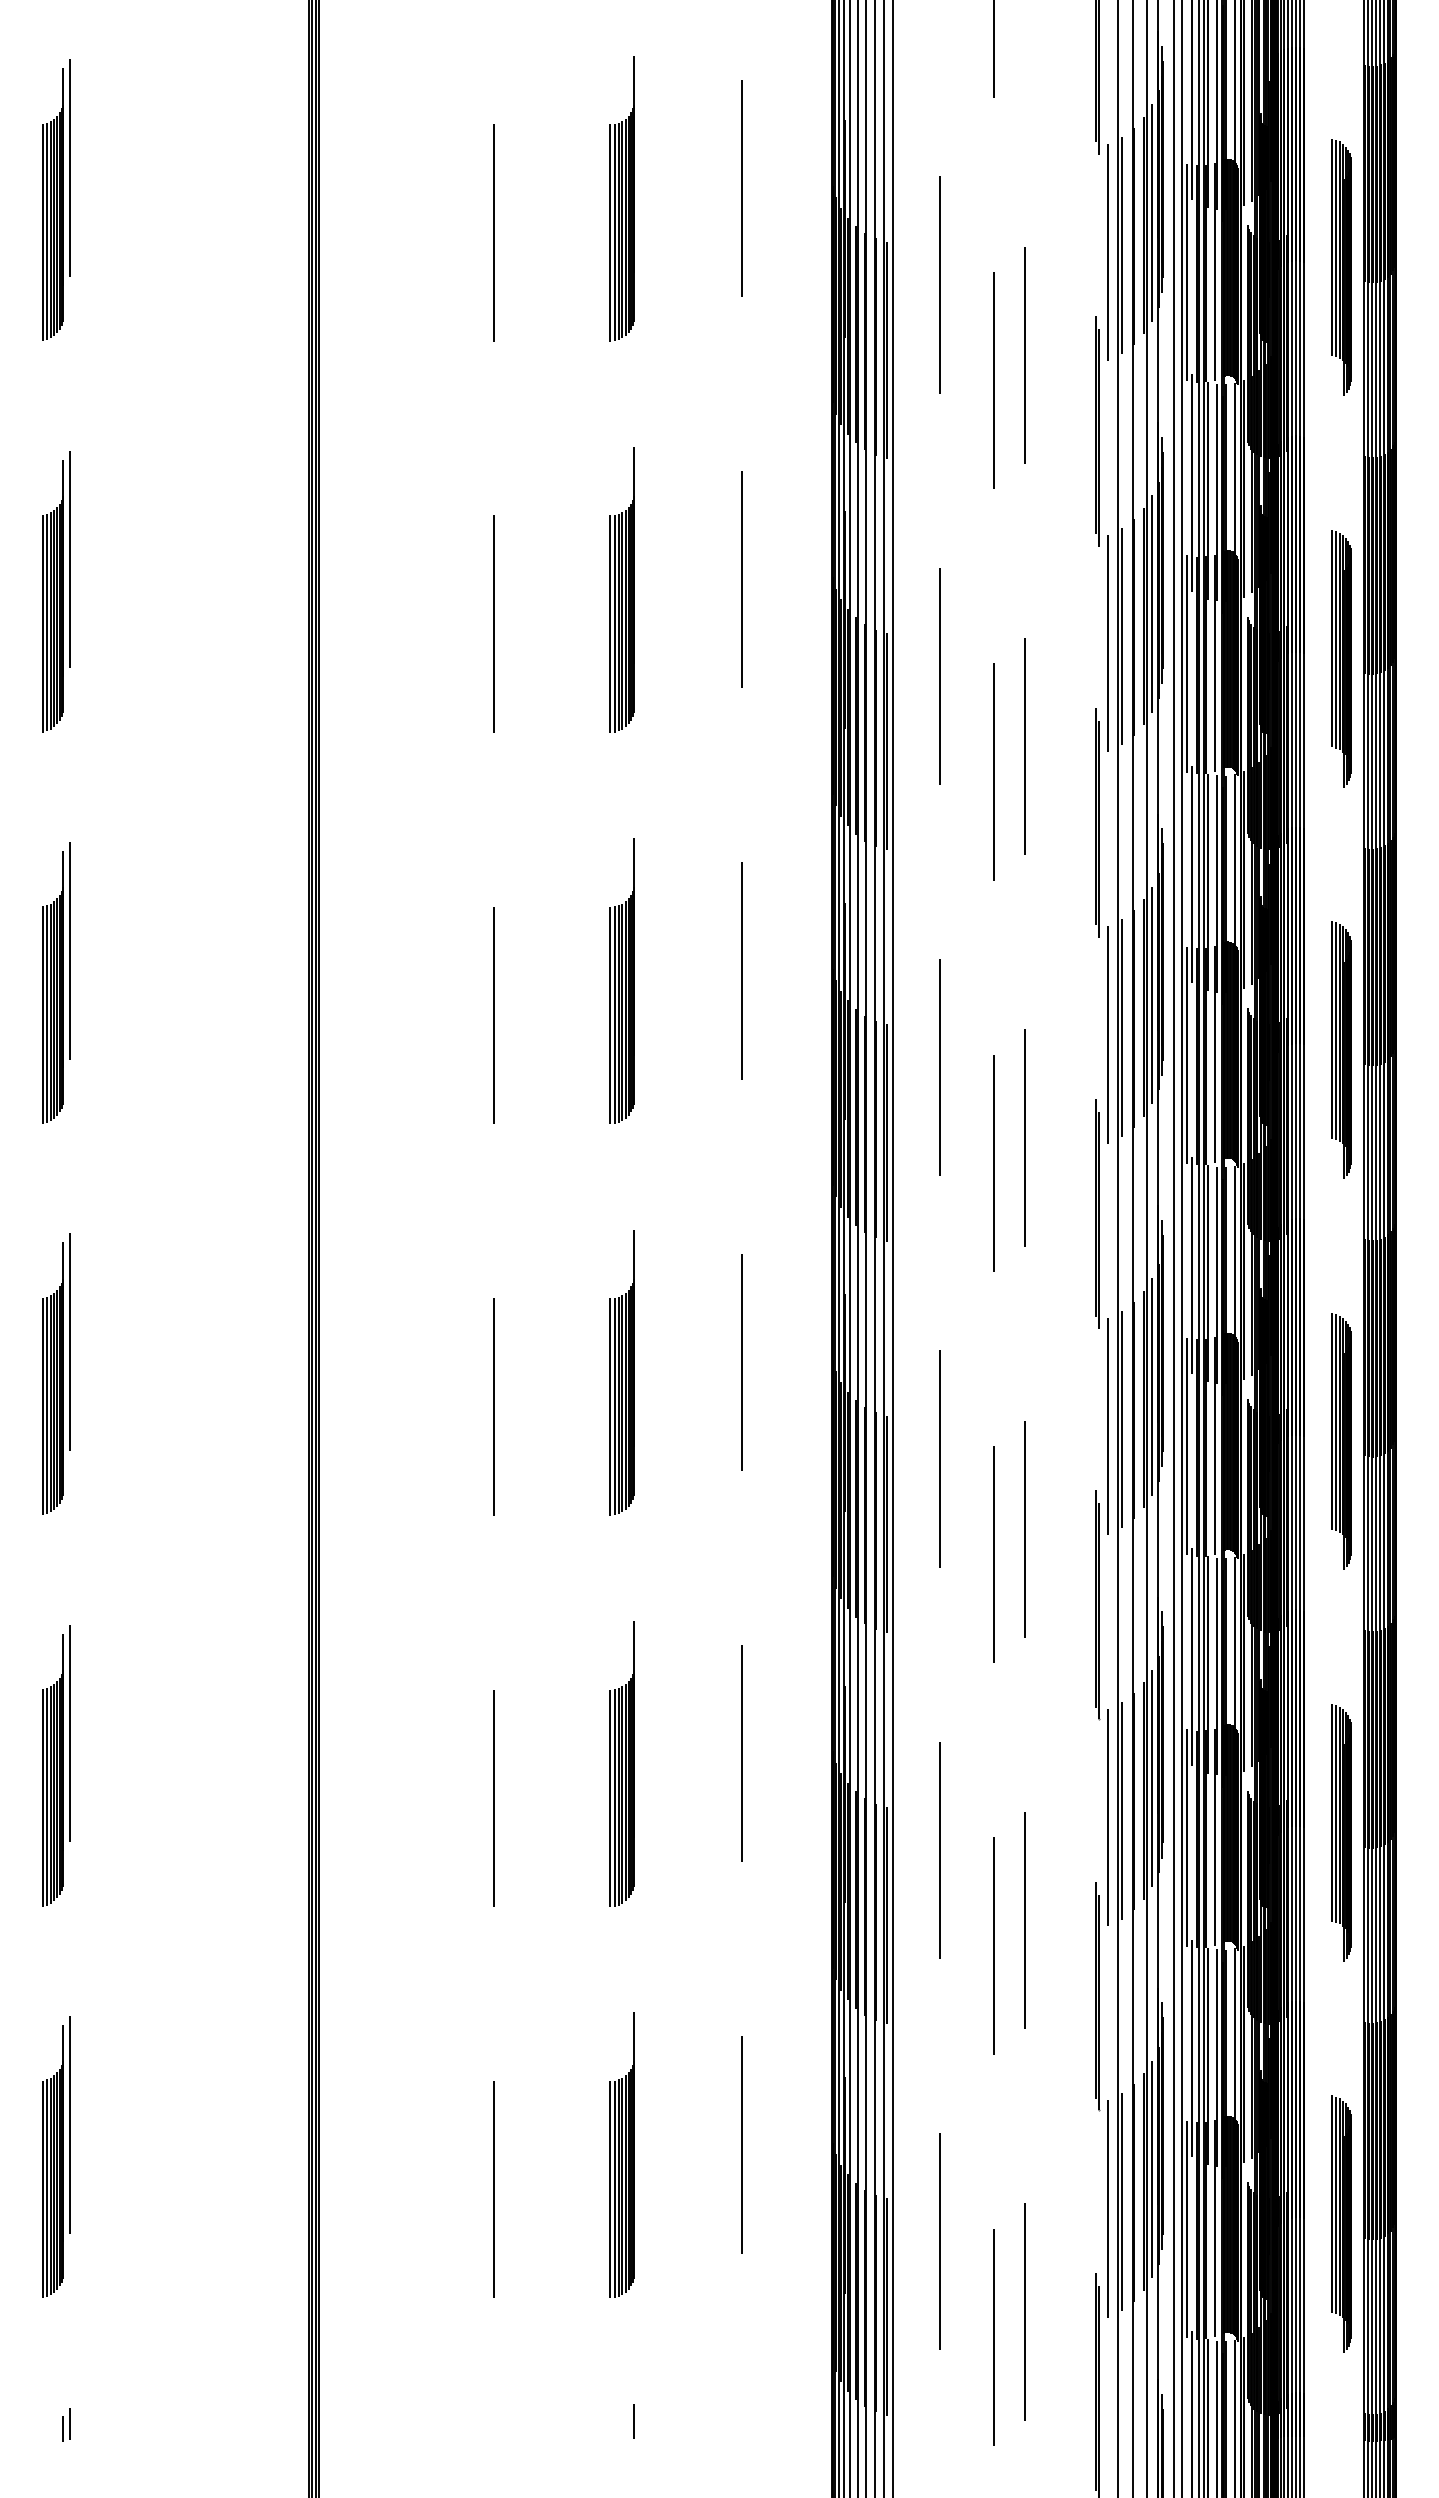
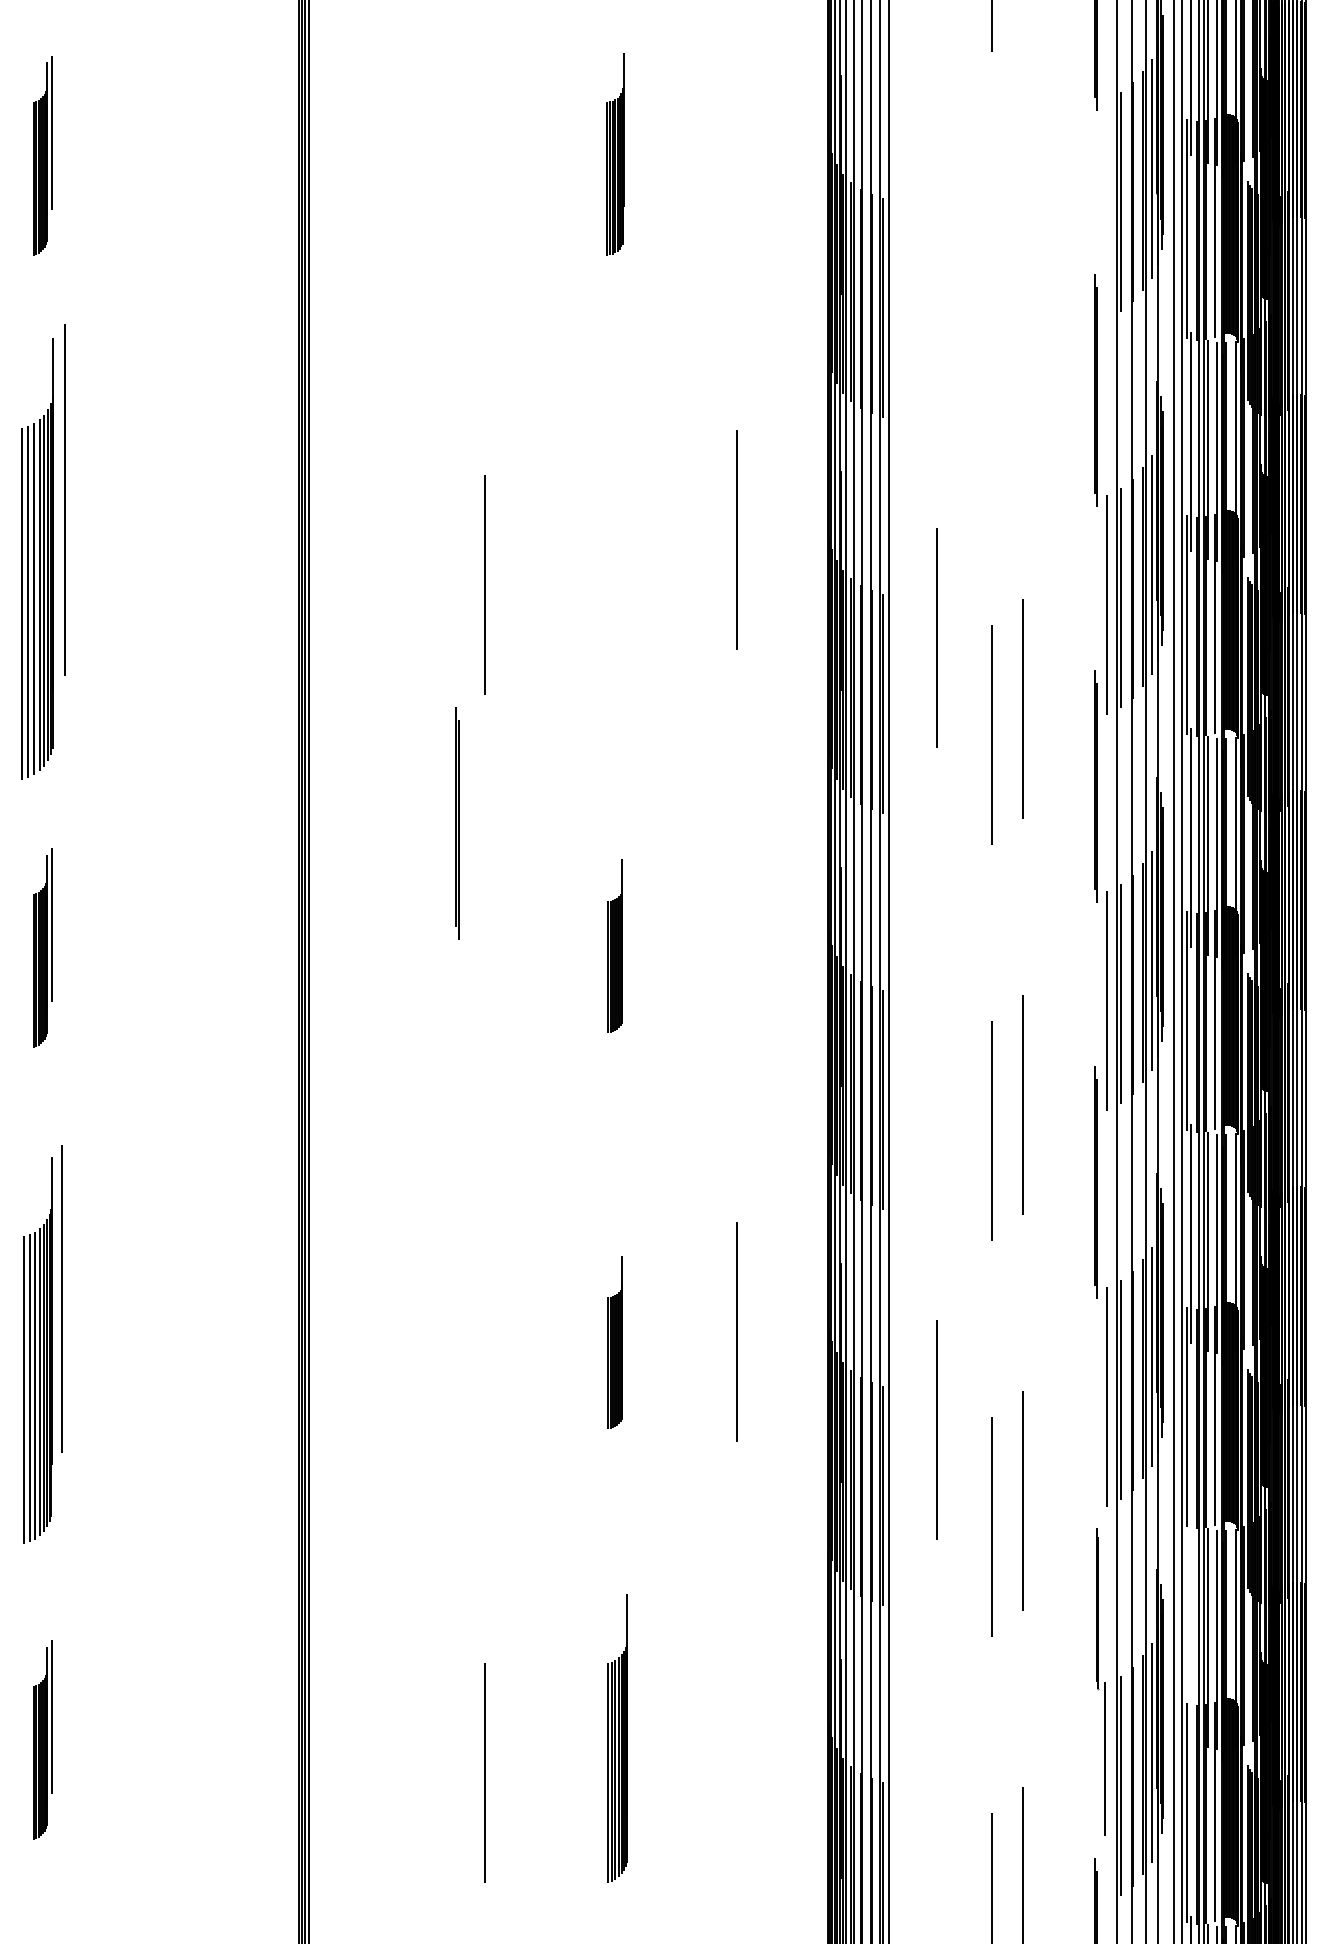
line: (742, 188) -> (736, 144), removed
part: (621, 198) -> (614, 154), size x0.7
part: (56, 199) -> (42, 155), size x0.7
line: (493, 232) -> (485, 188), removed
line: (1107, 252) -> (1106, 208), removed
line: (940, 284) -> (937, 241), removed
line: (1025, 354) -> (1023, 312), removed
line: (993, 380) -> (990, 338), removed
part: (621, 589) -> (614, 549), removed
part: (56, 591) -> (42, 551), size x1.6
line: (465, 859) -> (456, 823), added
line: (742, 970) -> (736, 935), removed
part: (621, 980) -> (614, 945), size x0.6
part: (56, 982) -> (42, 947), size x0.7
line: (493, 1015) -> (485, 980), removed
line: (940, 1067) -> (937, 1033), removed
part: (621, 1372) -> (614, 1342), size x0.6
part: (56, 1373) -> (42, 1343), size x1.4
line: (493, 1406) -> (485, 1376), removed
line: (1191, 1656) -> (1191, 1629), removed
part: (1101, 1707) -> (1100, 1681), size x0.7
line: (742, 1753) -> (736, 1727), removed
part: (56, 1765) -> (42, 1739), size x0.7
line: (610, 1797) -> (603, 1772), removed
line: (940, 1850) -> (937, 1825), removed

